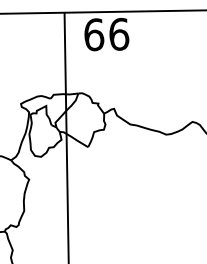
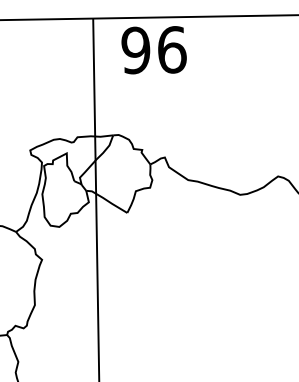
text: (94, 34) -> (136, 50), 66 -> 96

